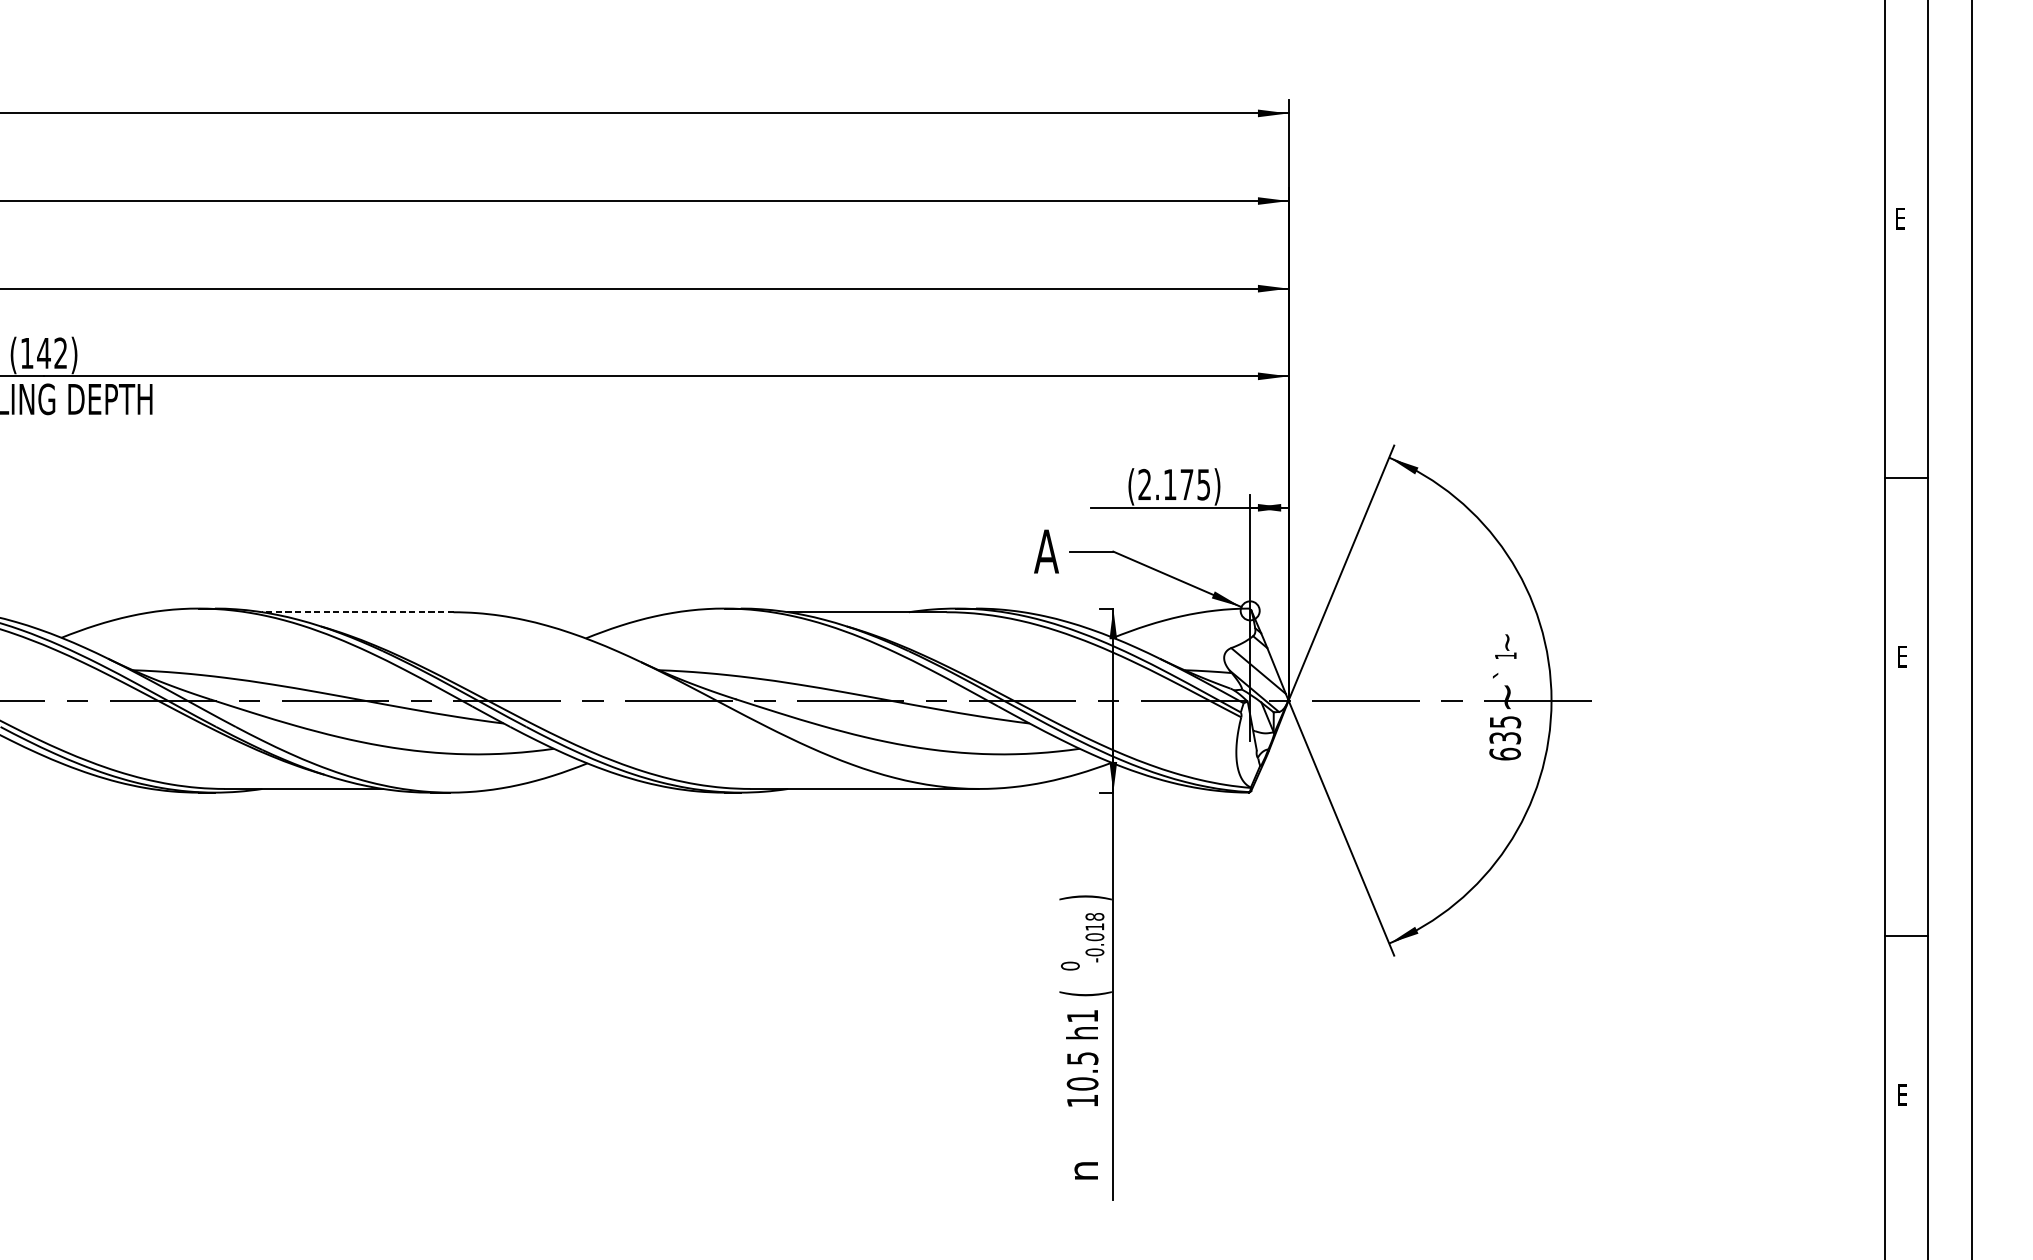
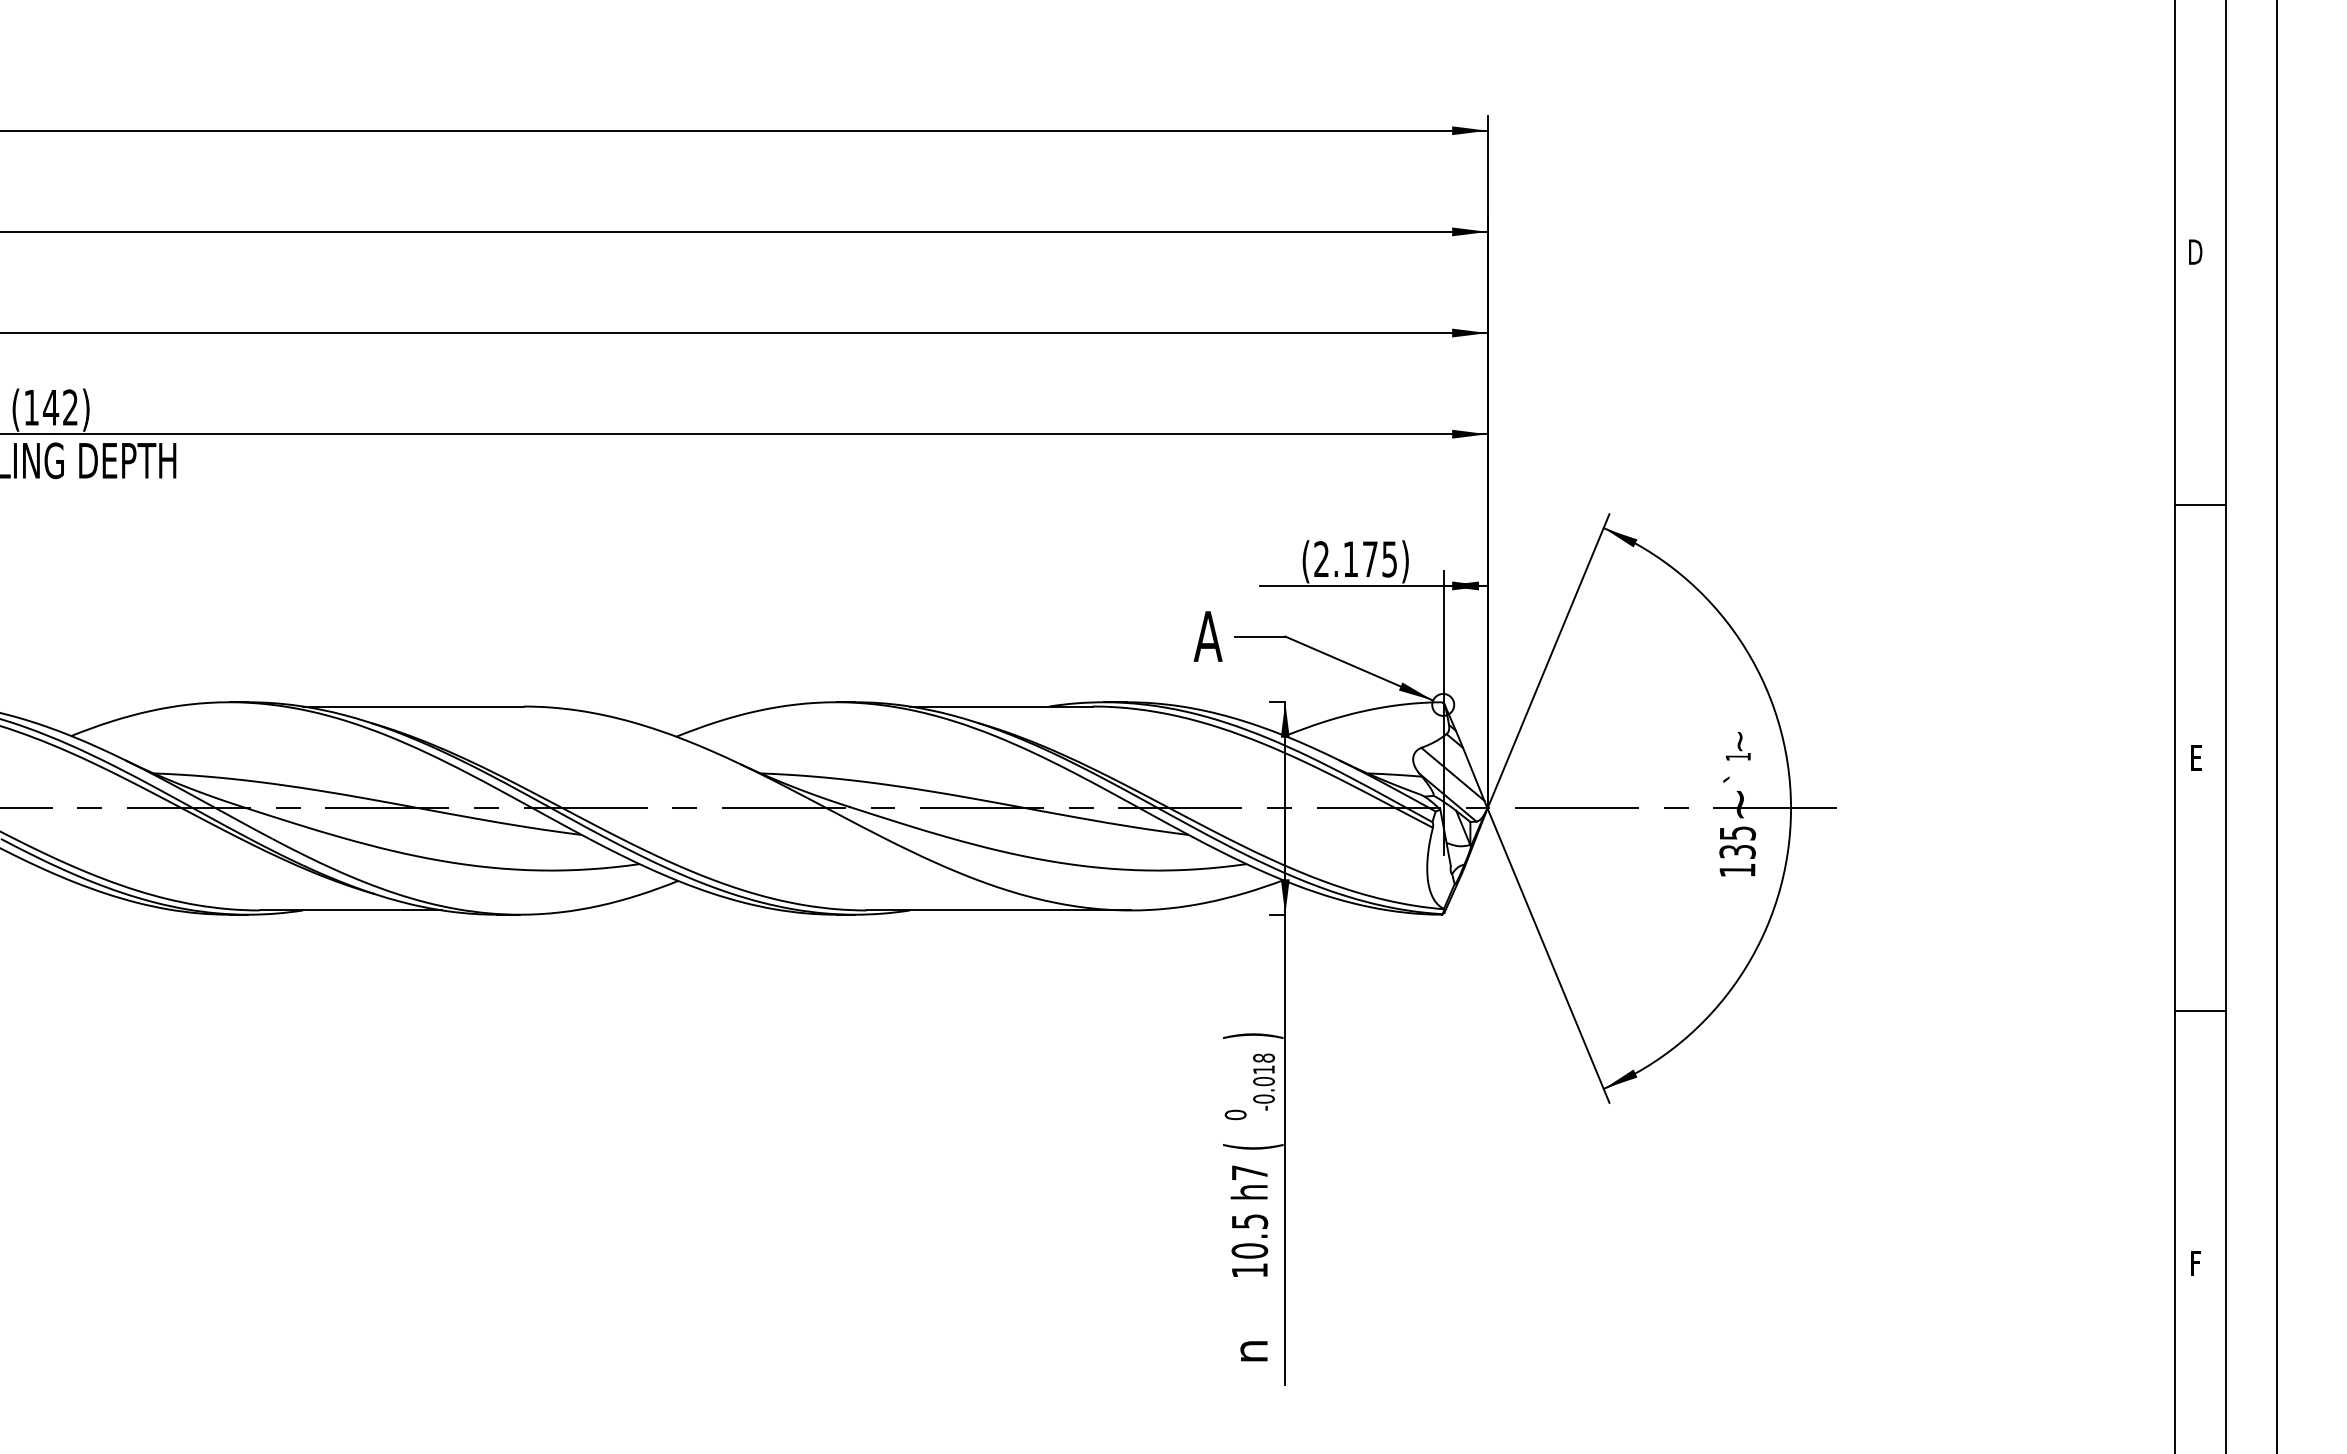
text: (1901, 218) -> (2195, 251), E -> D
line: (1906, 478) -> (2200, 505), moved
line: (357, 612) -> (412, 706), dashed -> solid
text: (1505, 754) -> (1737, 870), 635 -> 135
line: (1906, 935) -> (2200, 1010), moved
text: (1082, 1015) -> (1249, 1172), h1 -> h7
text: (1903, 1094) -> (2197, 1263), E -> F

